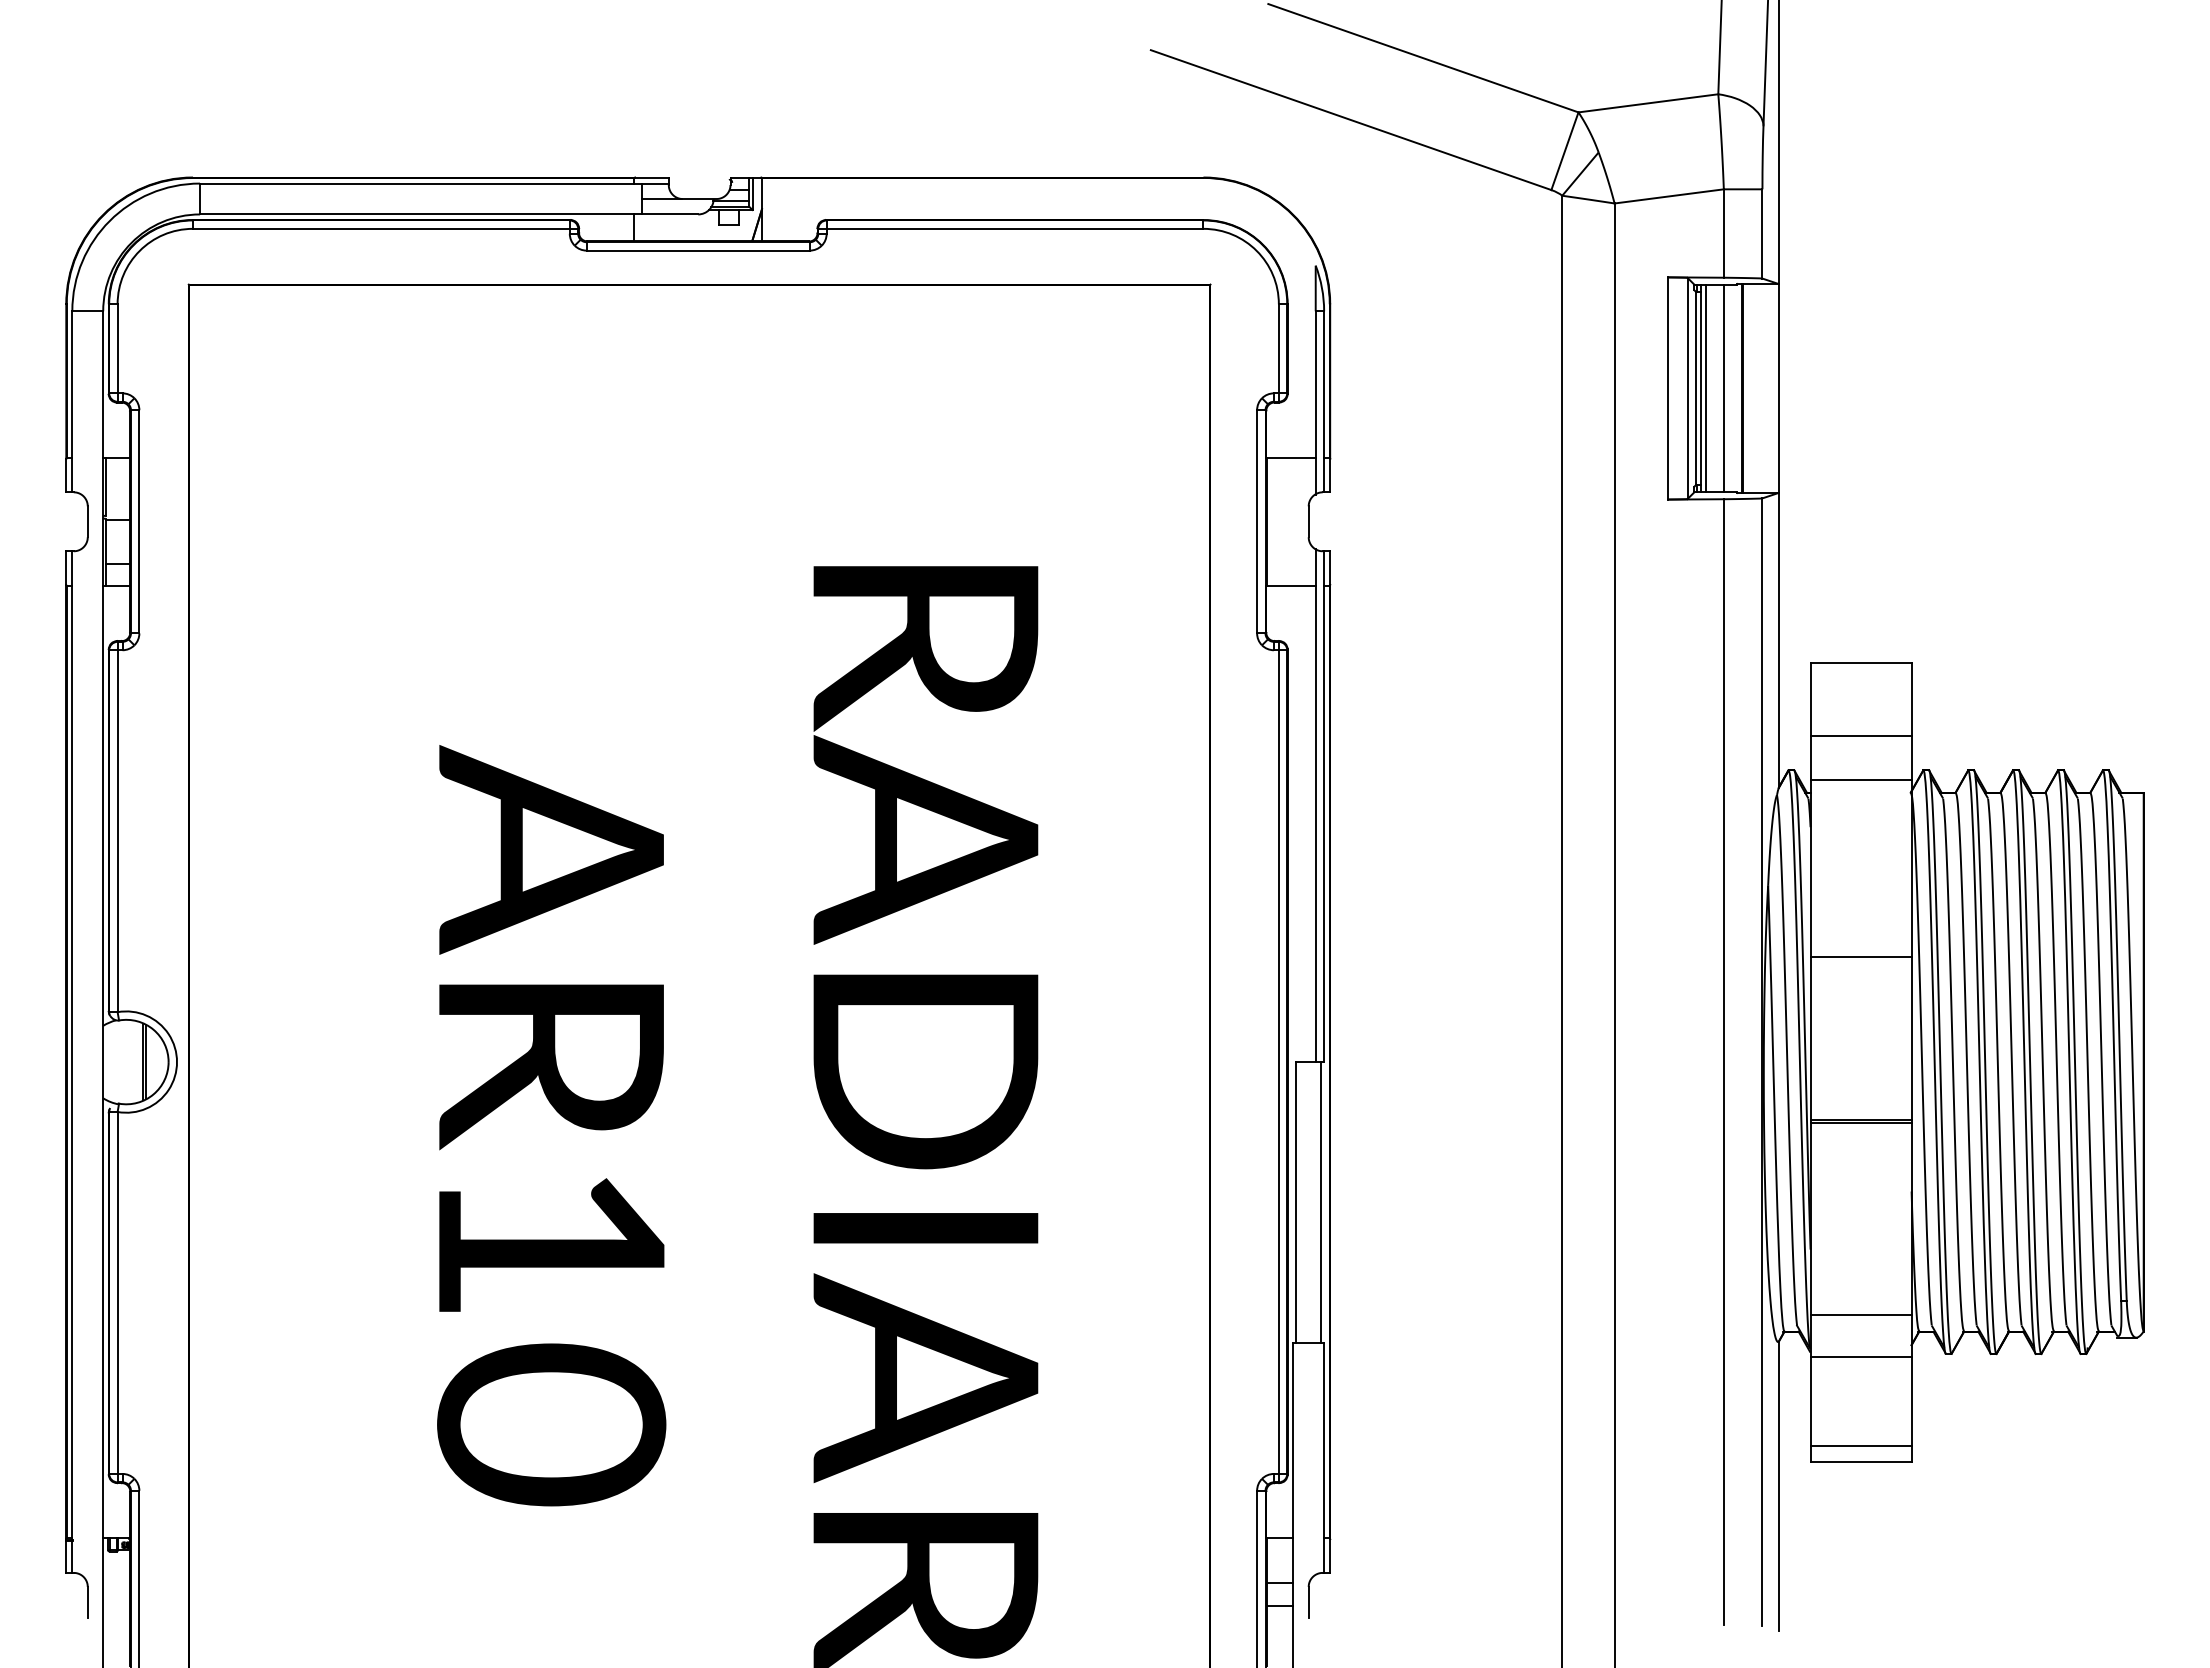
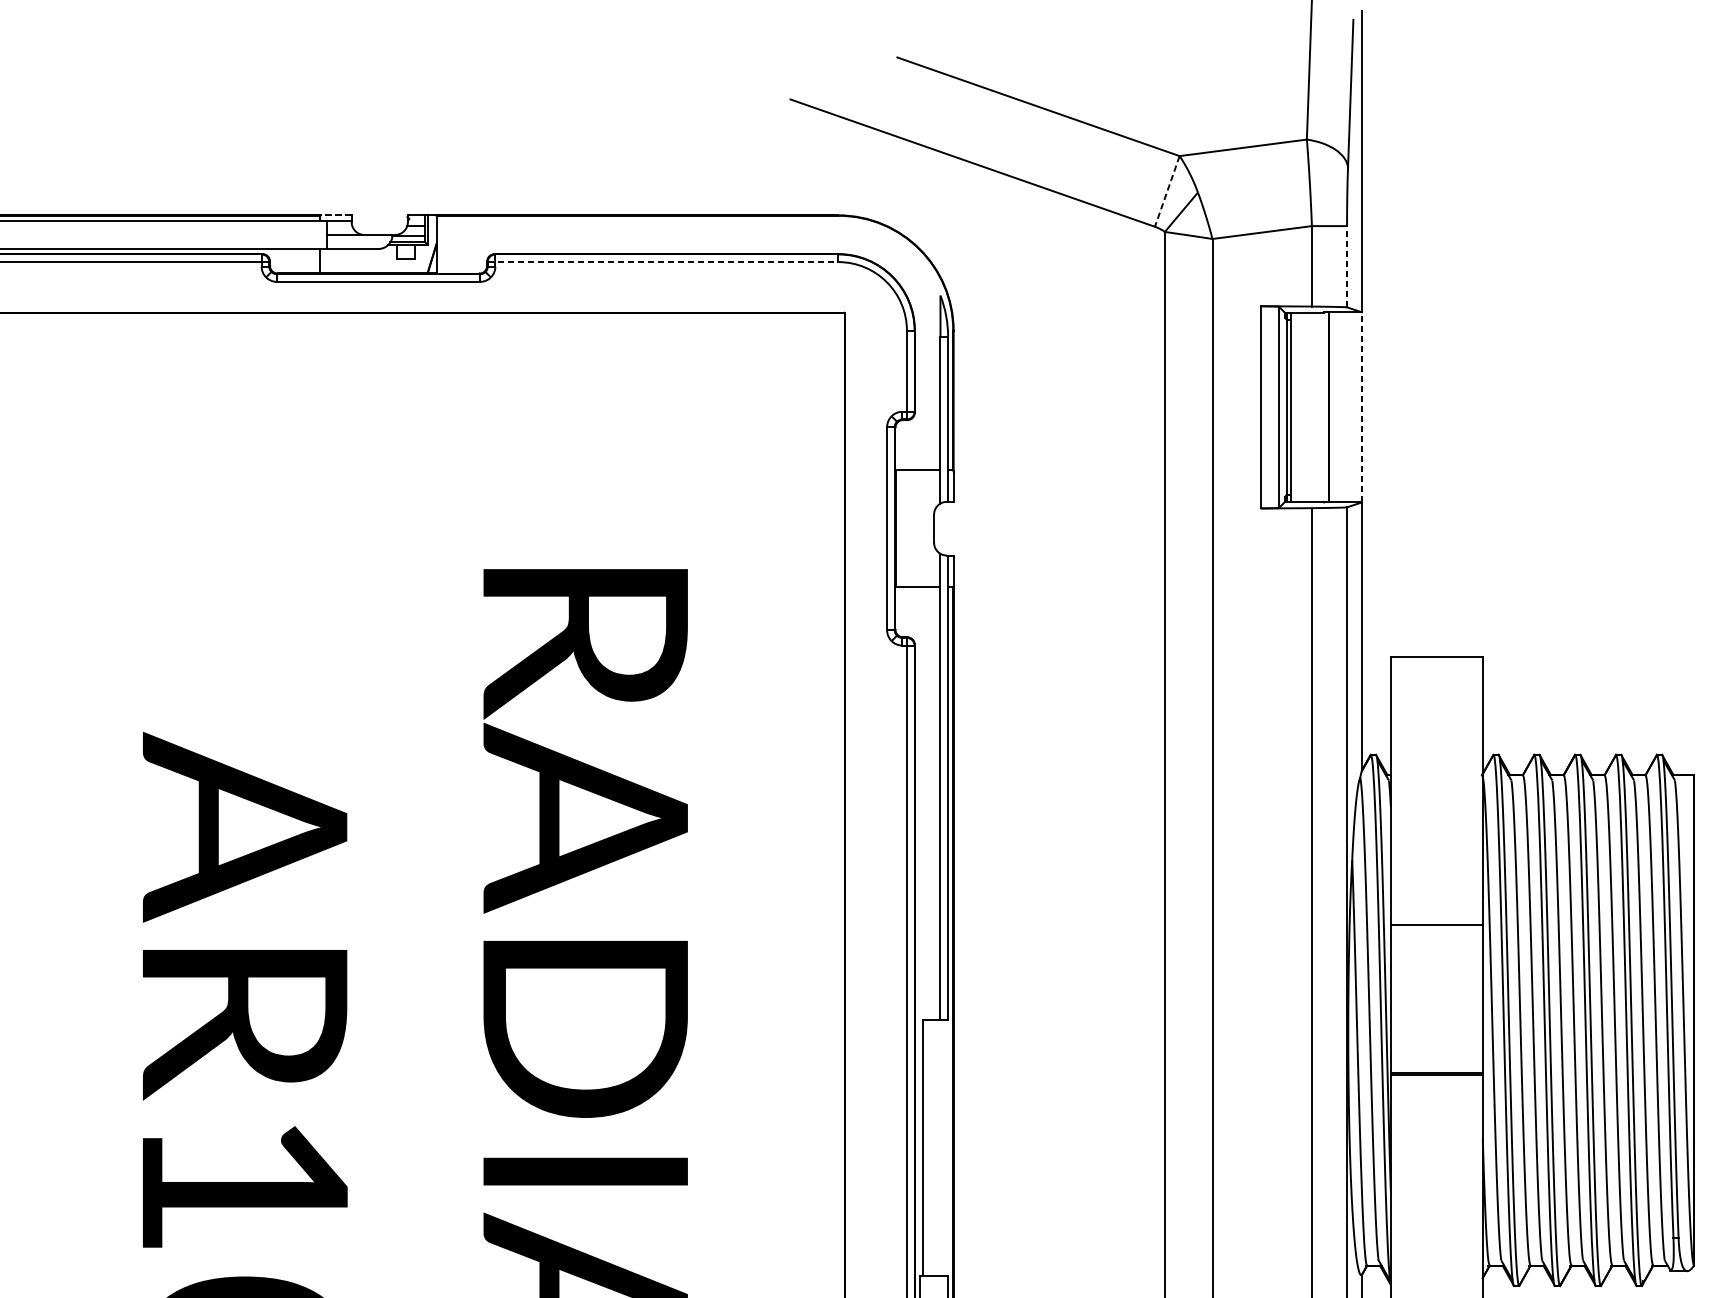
line: (1564, 151) -> (1166, 191), solid -> dashed
line: (651, 177) -> (335, 215), solid -> dashed
line: (1010, 228) -> (662, 261), solid -> dashed
line: (1762, 233) -> (1347, 266), solid -> dashed
line: (1778, 387) -> (1361, 406), solid -> dashed
line: (1705, 388) -> (1295, 407), removed
line: (1723, 388) -> (1311, 407), removed
line: (1860, 735) -> (1436, 723), removed
line: (1860, 779) -> (1436, 763), removed
line: (1321, 1202) -> (945, 1148), removed
line: (1860, 1315) -> (1436, 1251), removed
line: (1860, 1357) -> (1436, 1289), removed

